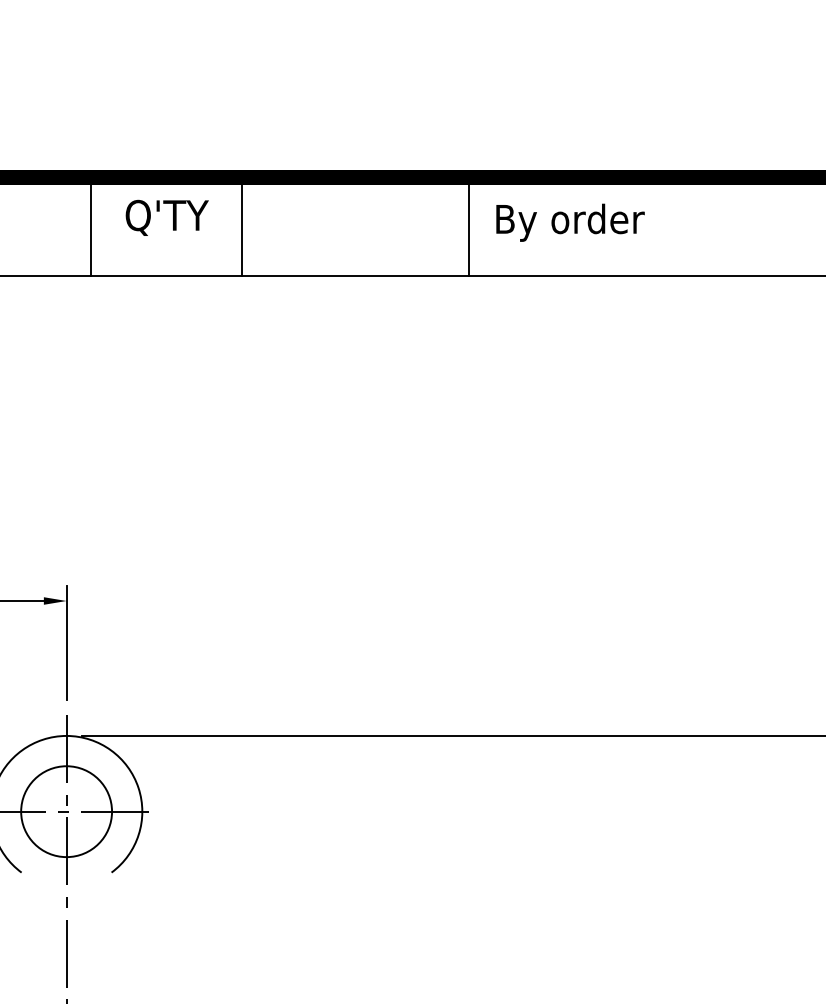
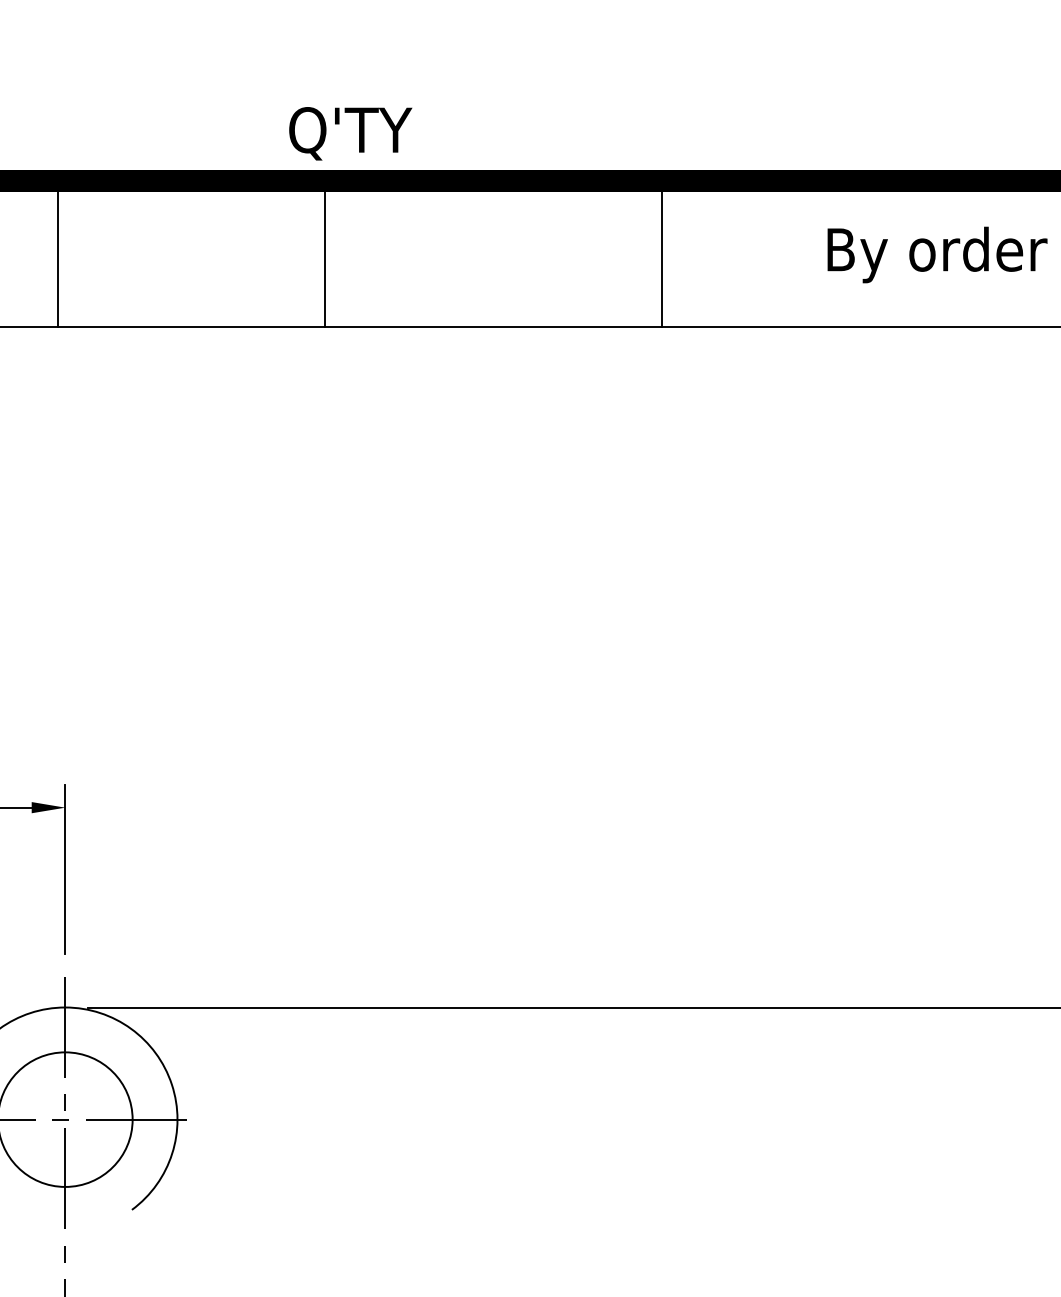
text: (166, 217) -> (349, 133), moved
text: (570, 222) -> (937, 254), moved
line: (90, 226) -> (57, 253), moved

